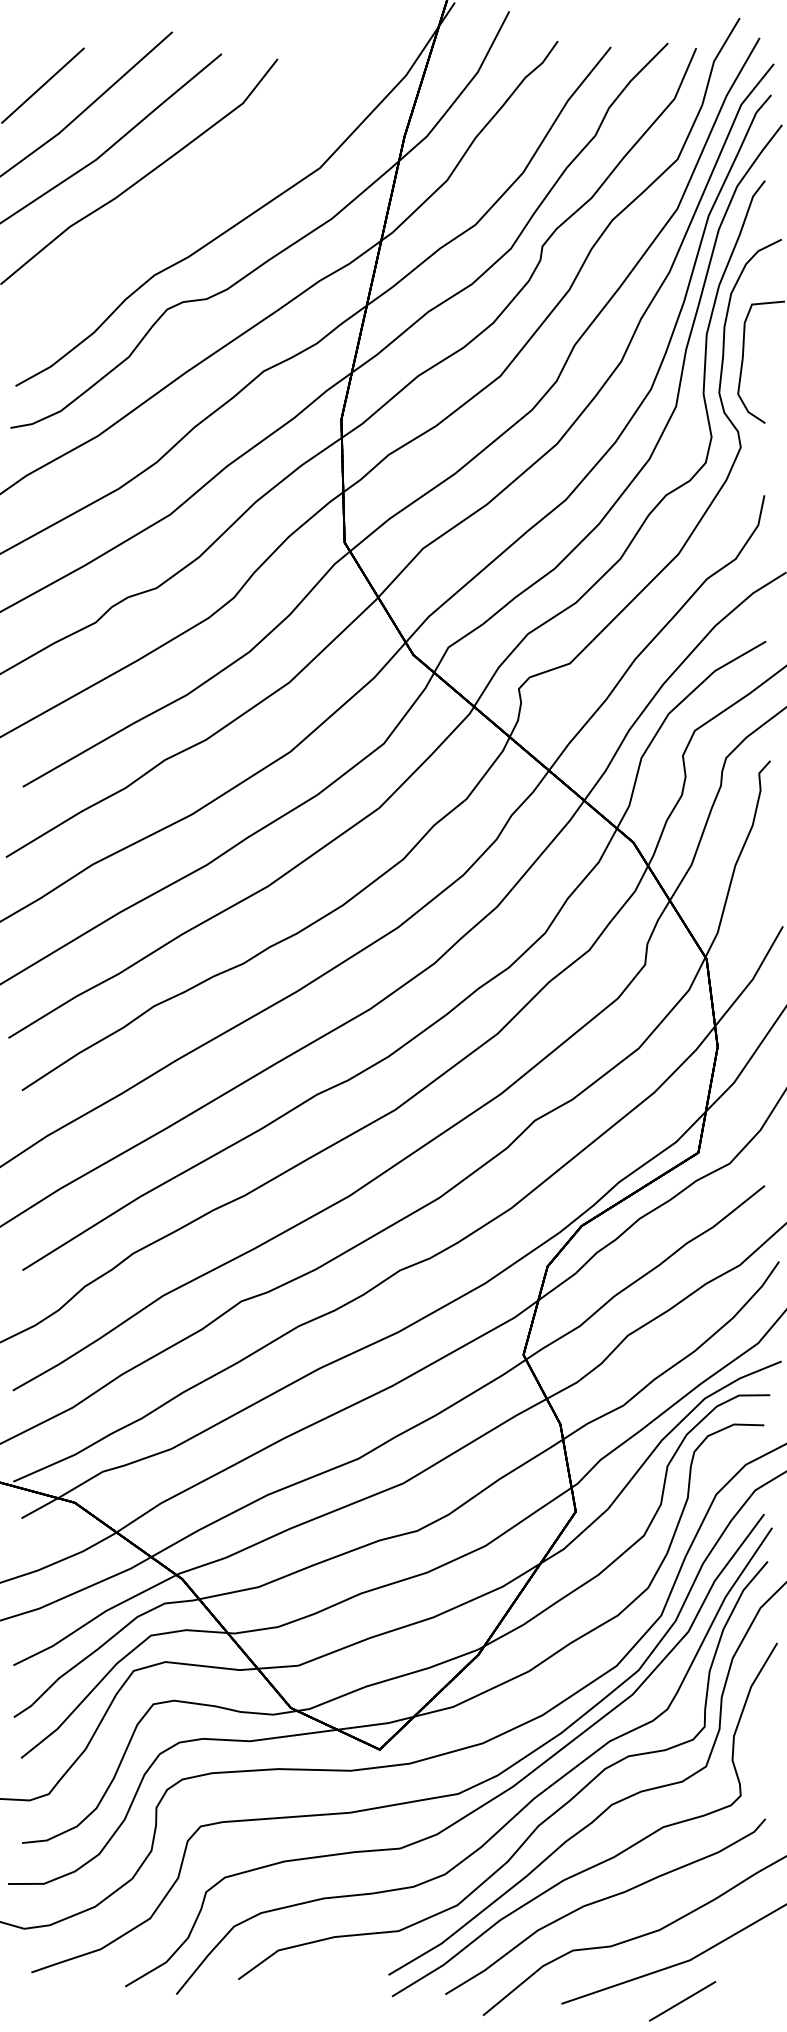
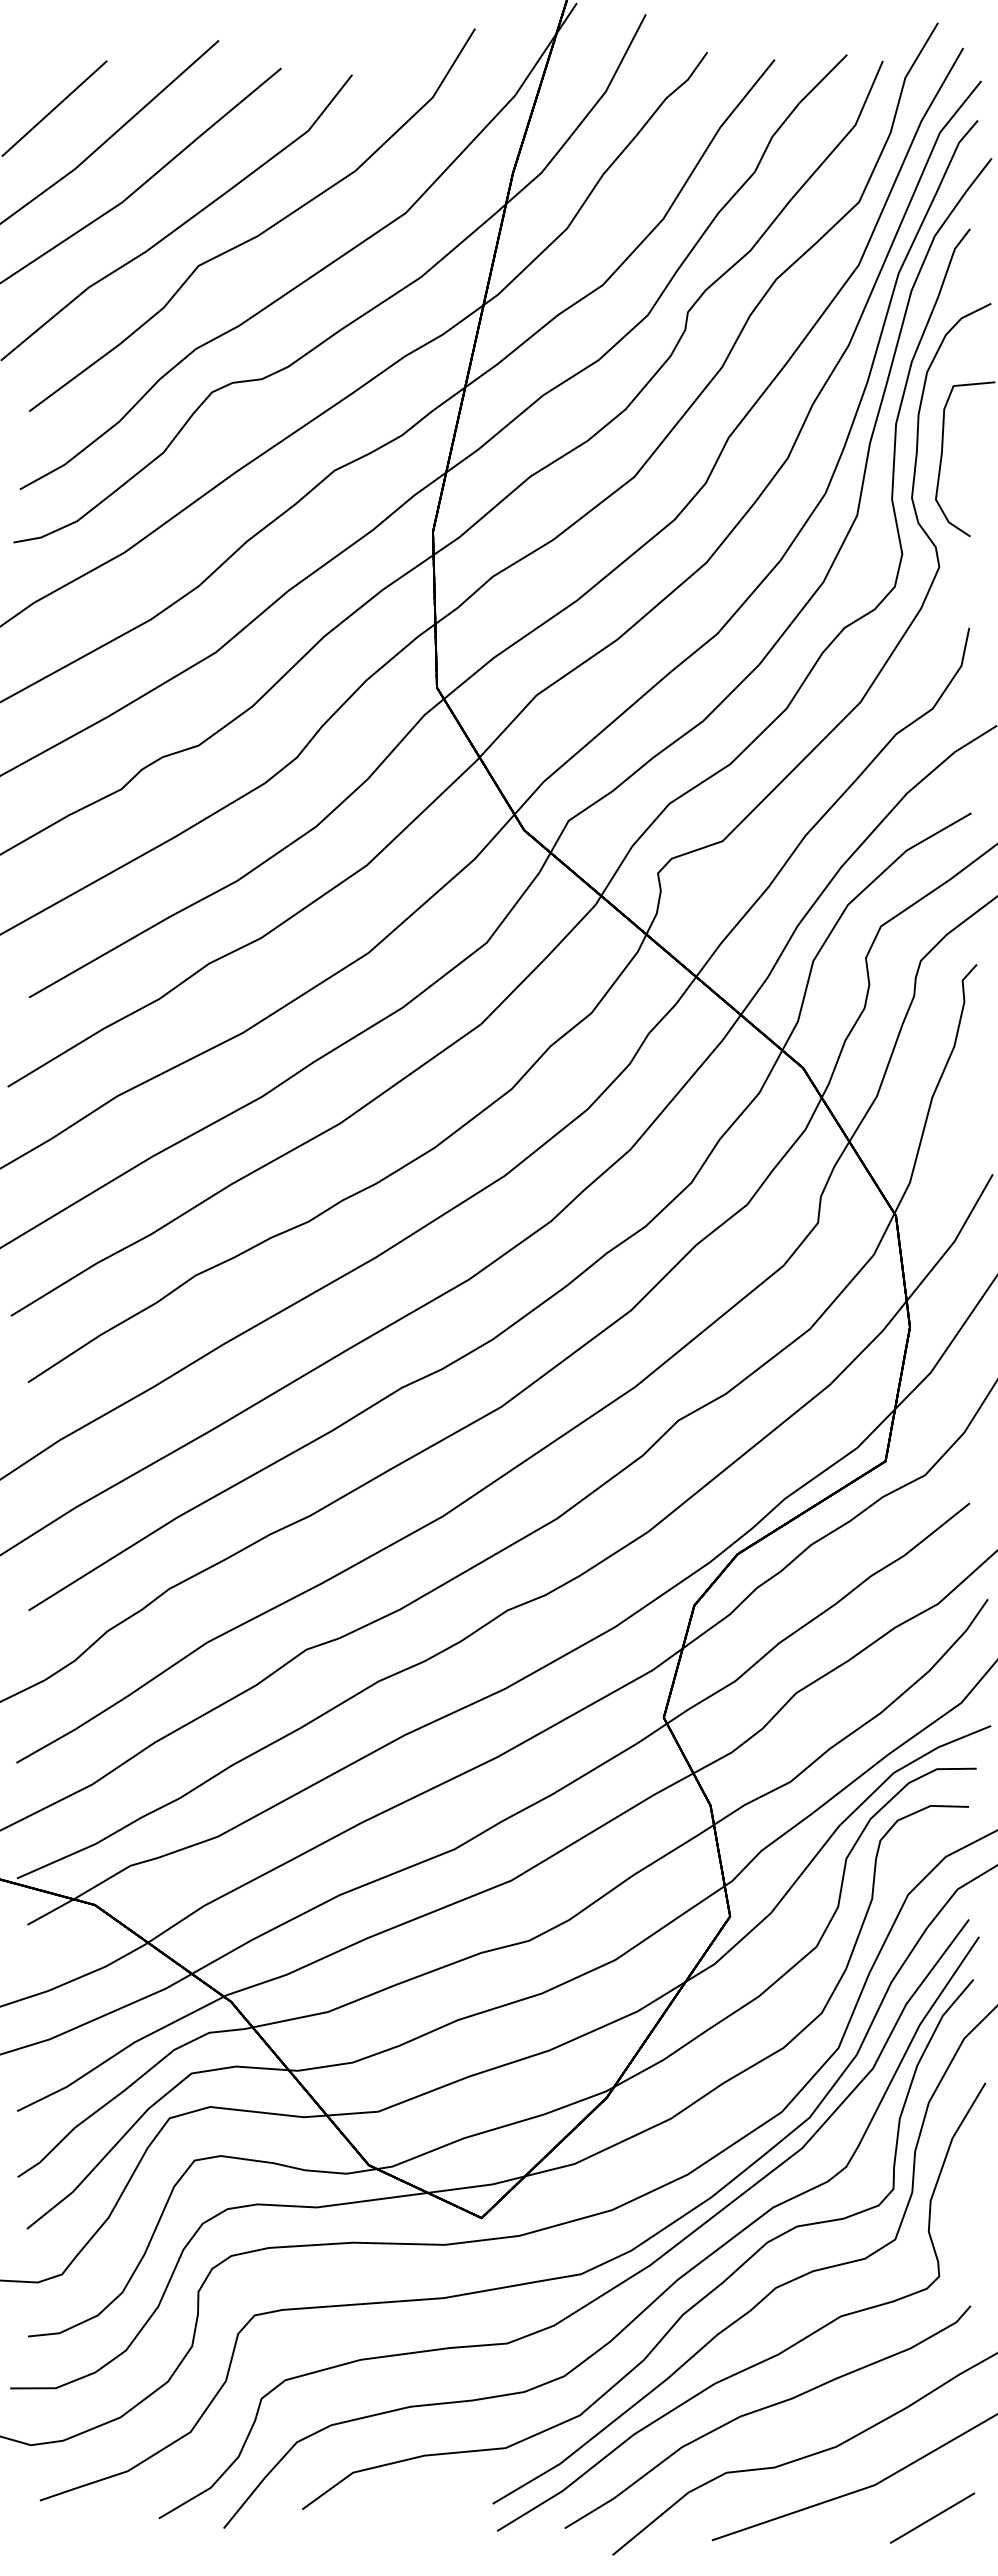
part: (204, 184) -> (259, 233), added
line: (682, 2000) -> (932, 2517), moved

